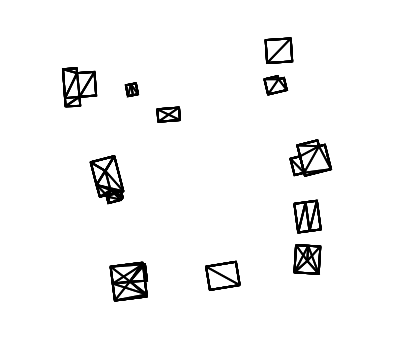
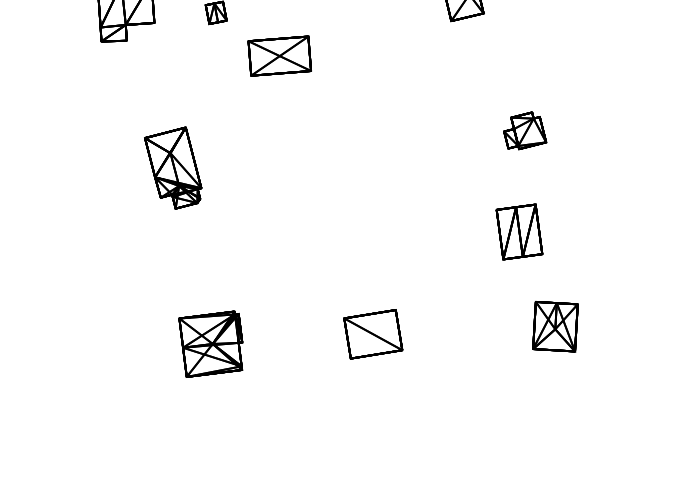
part: (168, 114) -> (279, 55), size x1.6
part: (310, 157) -> (524, 129), size x0.6
part: (307, 259) -> (555, 326), moved

